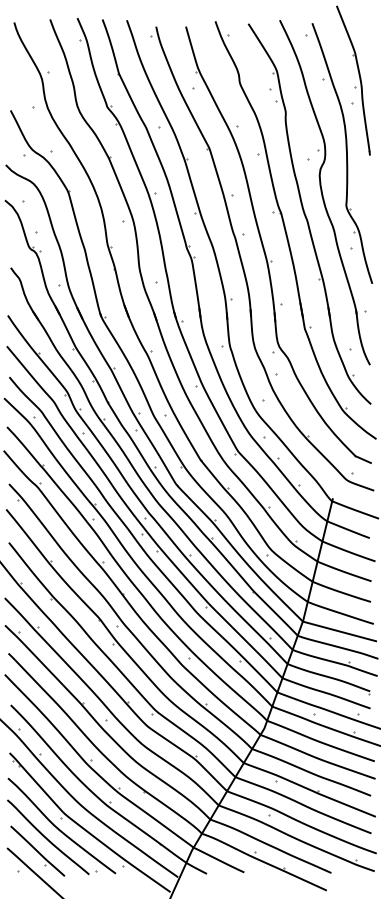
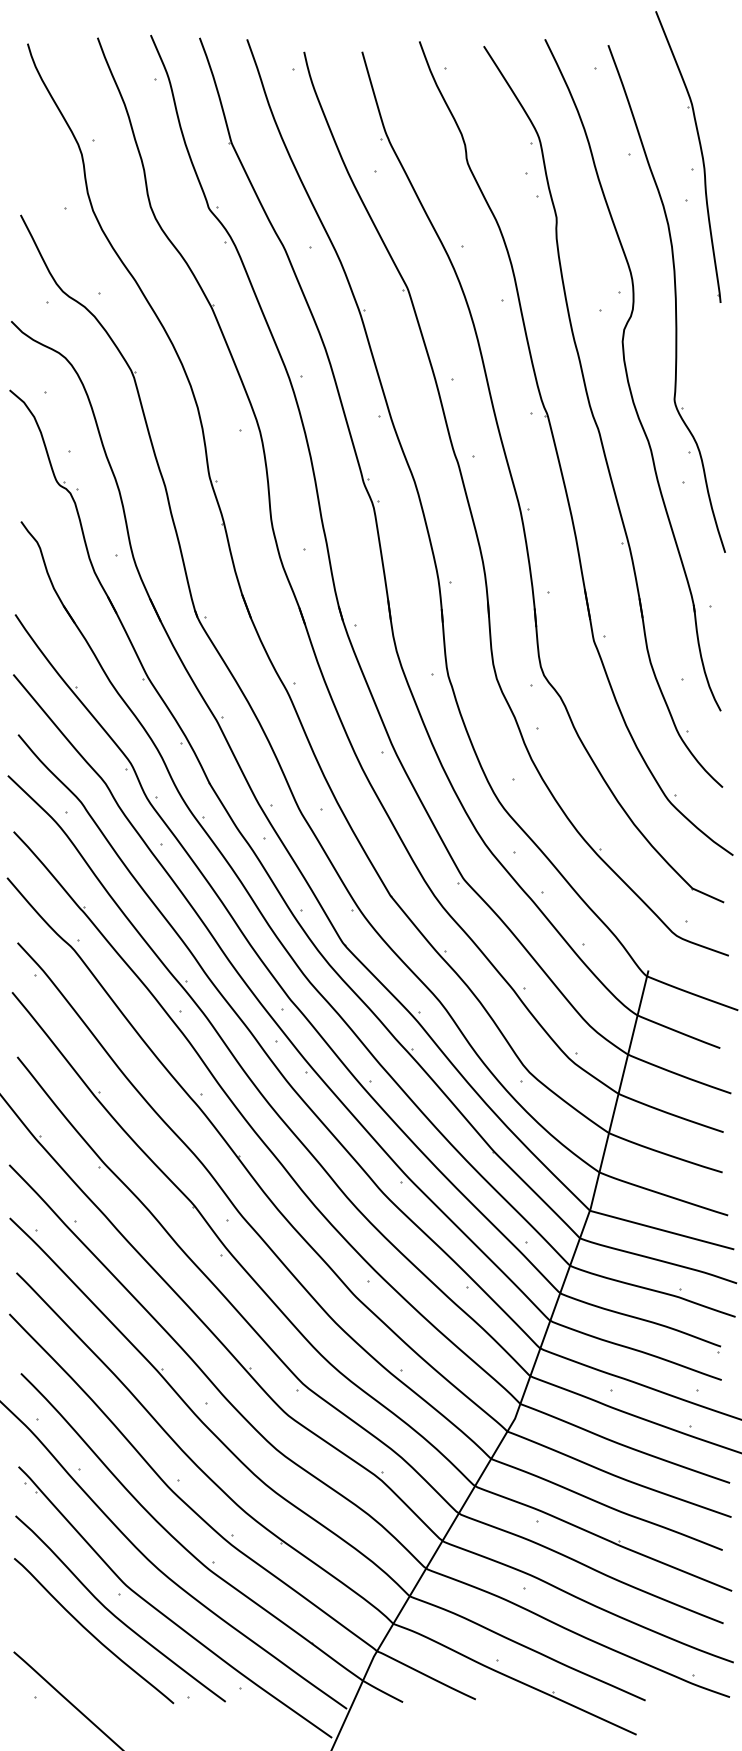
part: (37, 850) -> (72, 1656), removed

